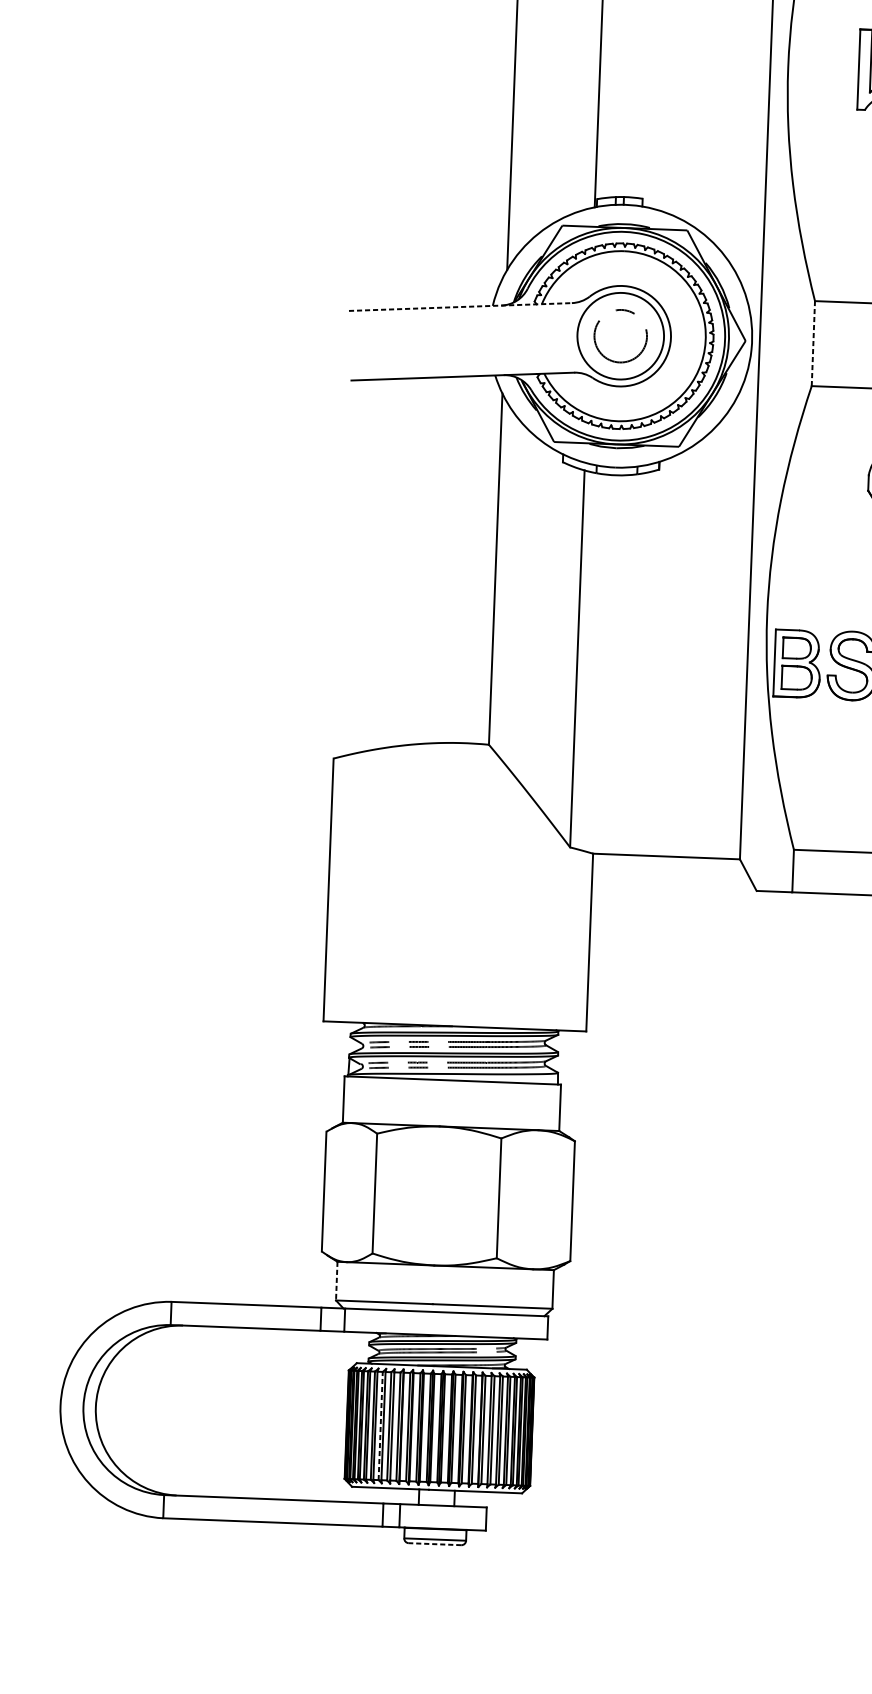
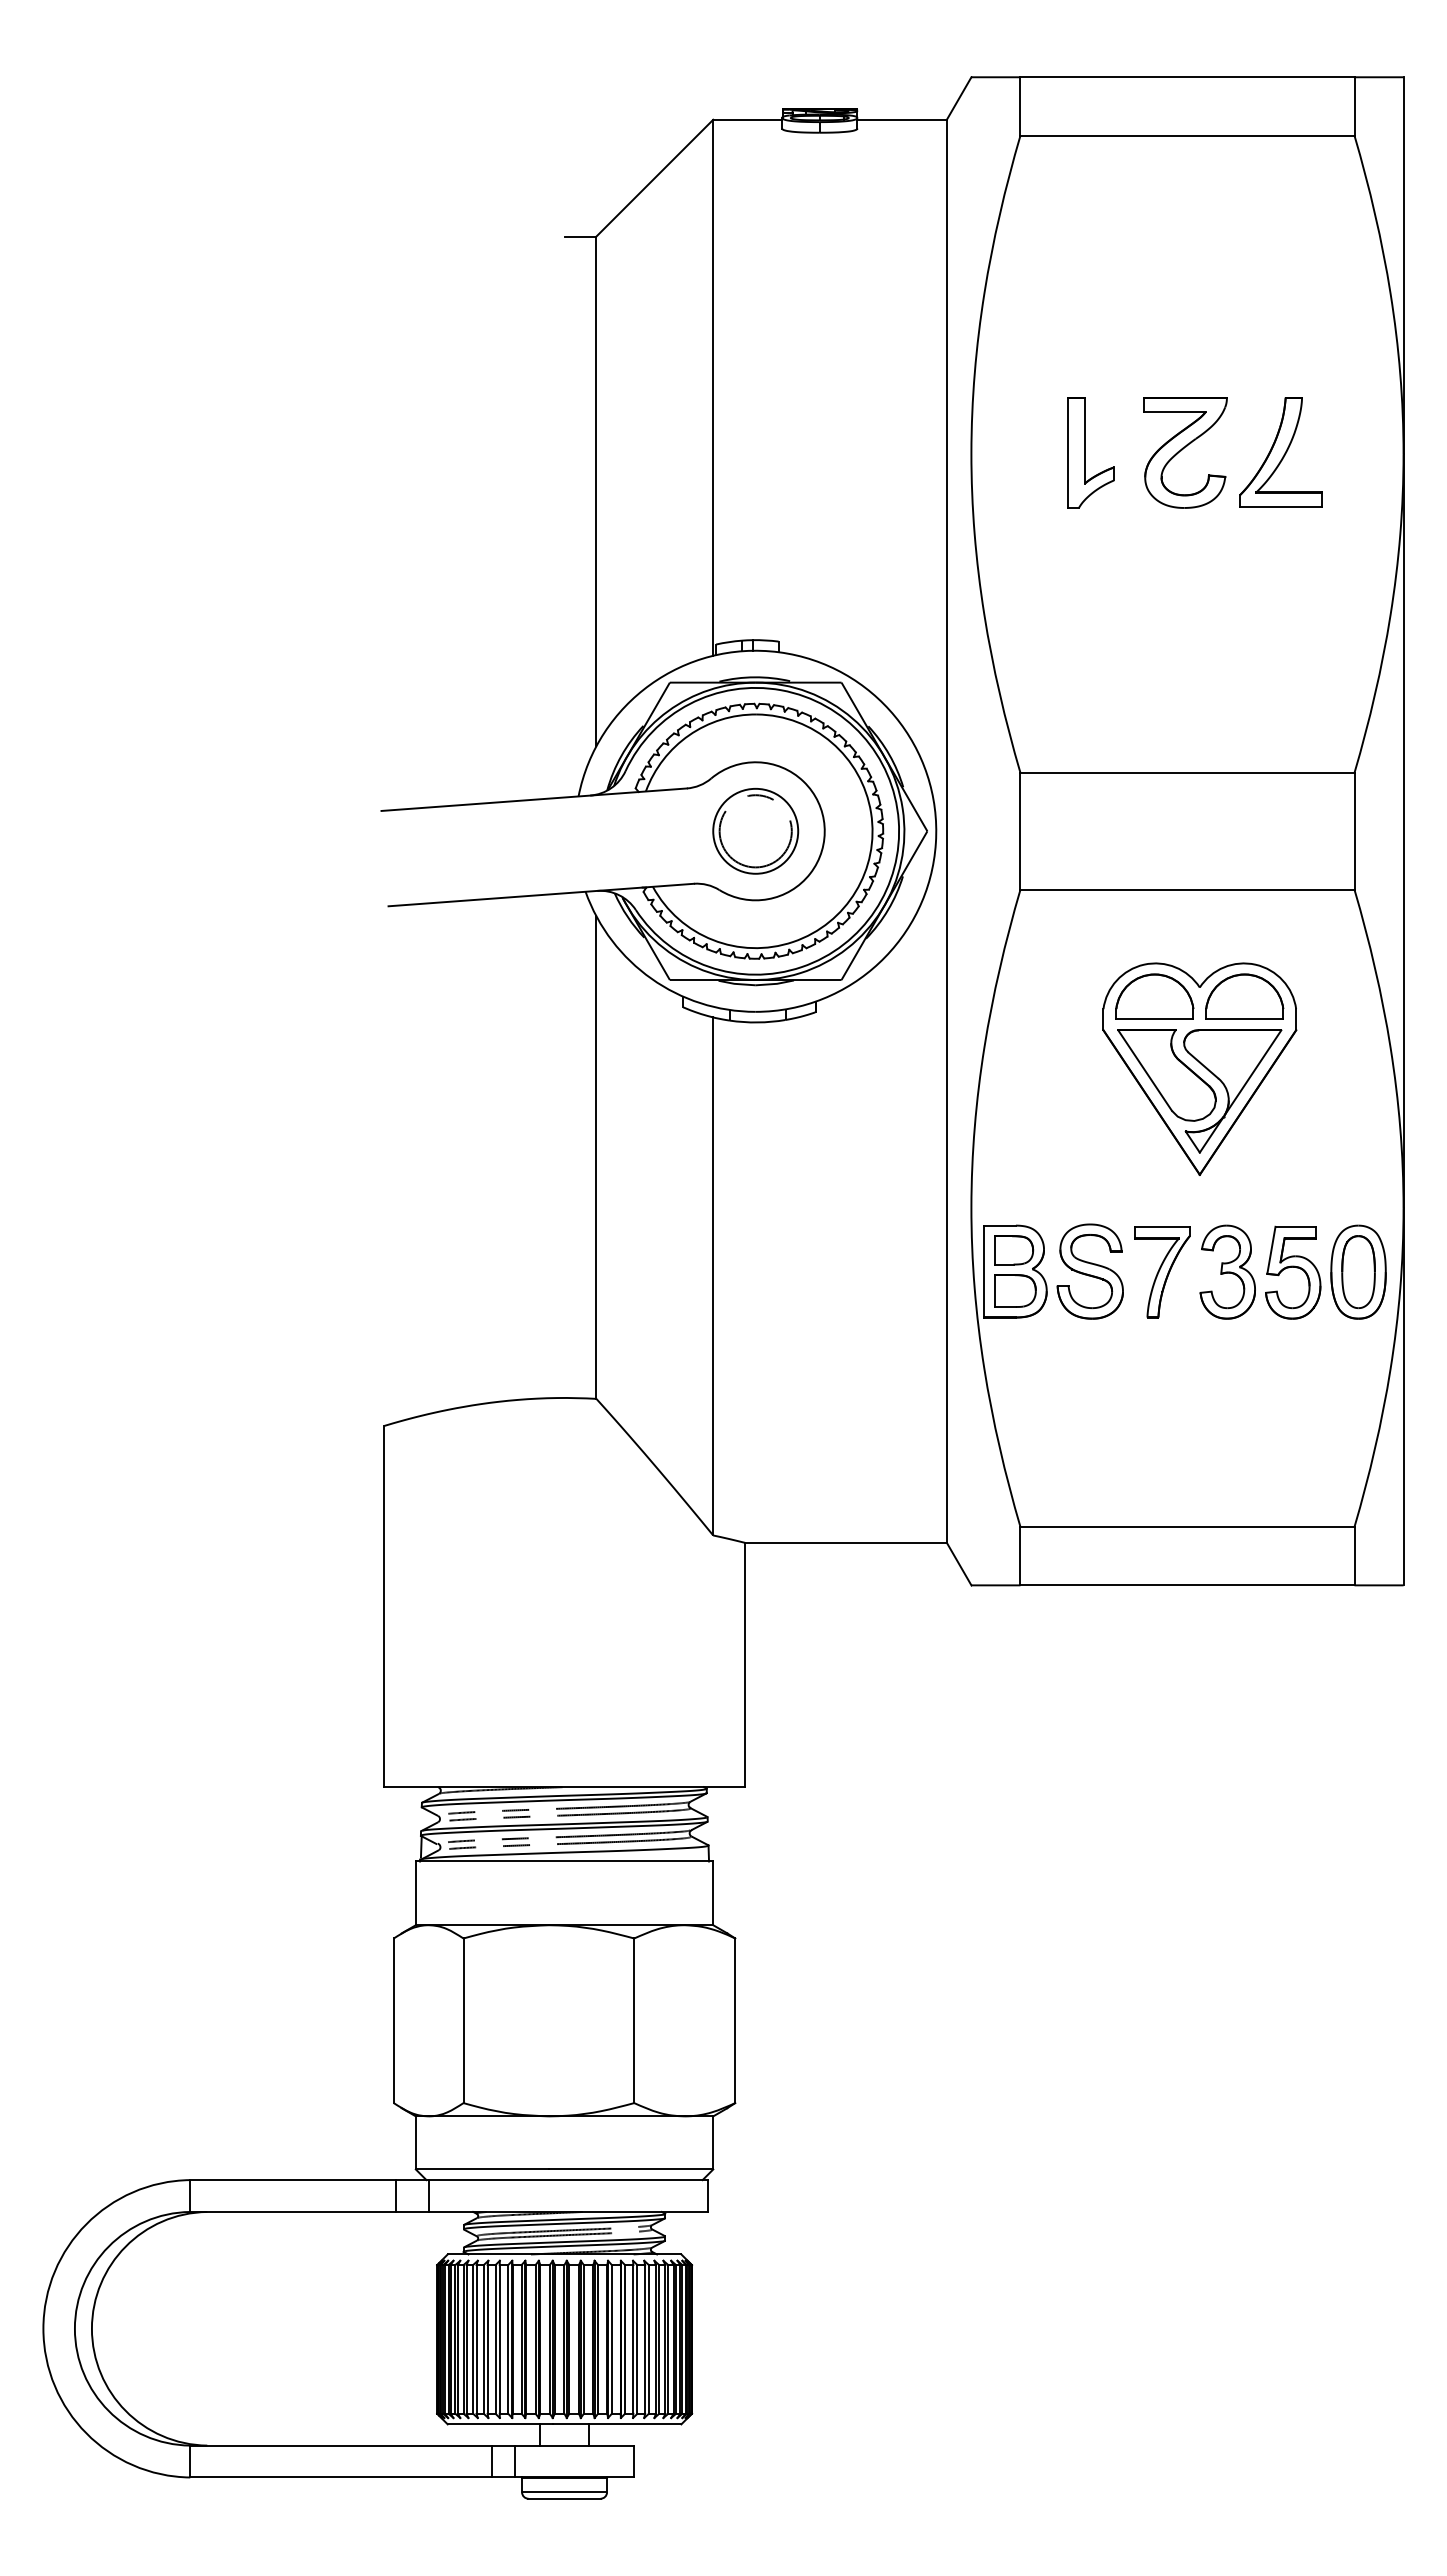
line: (460, 306) -> (534, 799), dashed -> solid
circle: (620, 335) -> (755, 830), size x0.71
line: (813, 343) -> (1020, 830), dashed -> solid
line: (336, 1280) -> (415, 2142), dashed -> solid
line: (380, 1425) -> (483, 2338), dashed -> solid
line: (434, 1544) -> (564, 2498), dashed -> solid

